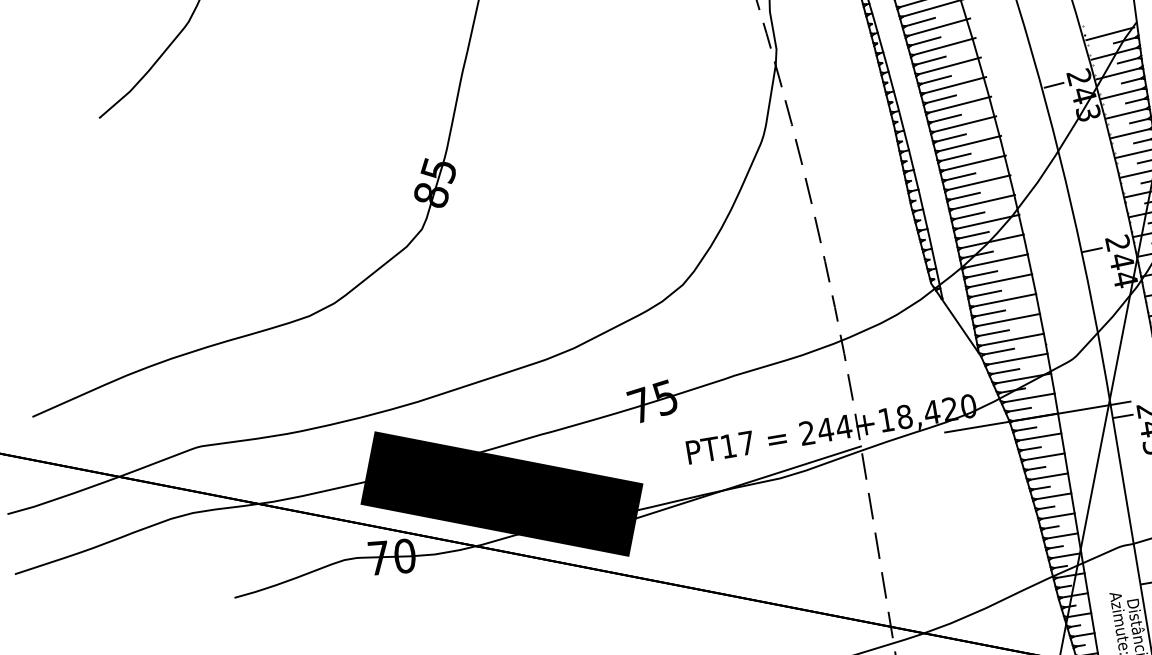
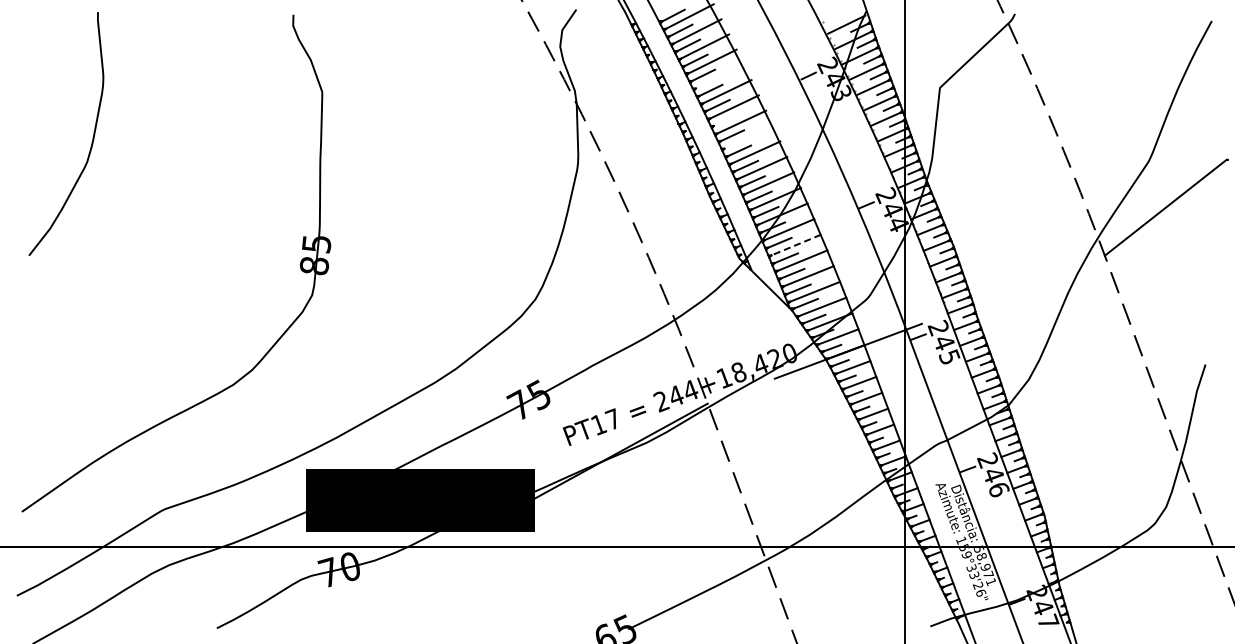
line: (949, 65) -> (719, 76), removed
line: (945, 118) -> (724, 120), removed
line: (969, 143) -> (748, 137), removed
line: (1001, 281) -> (796, 245), solid -> dashed

